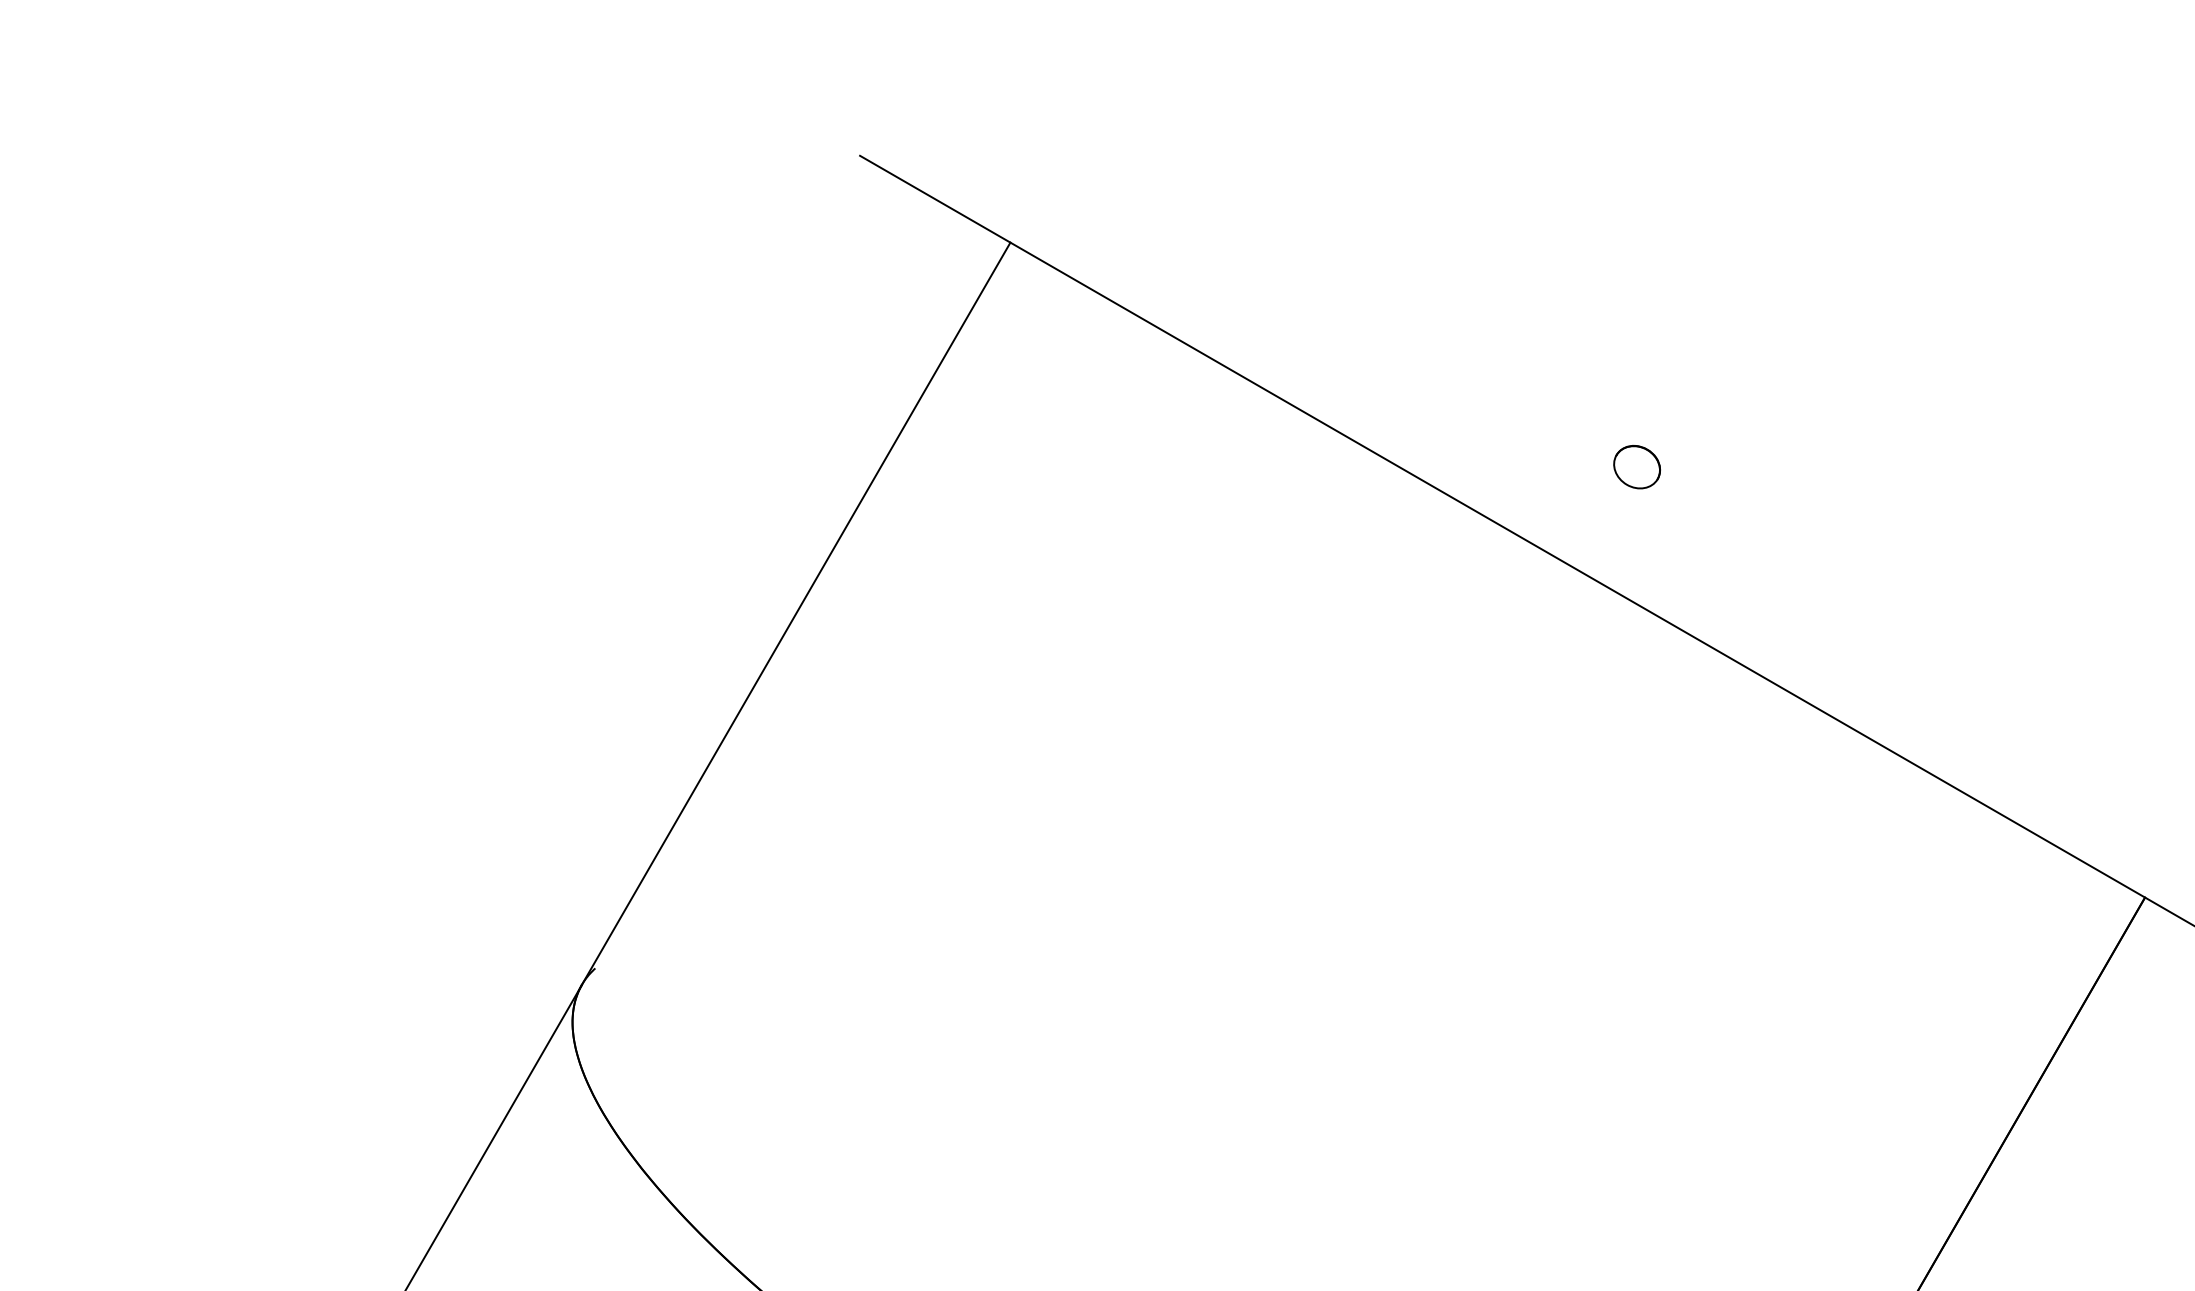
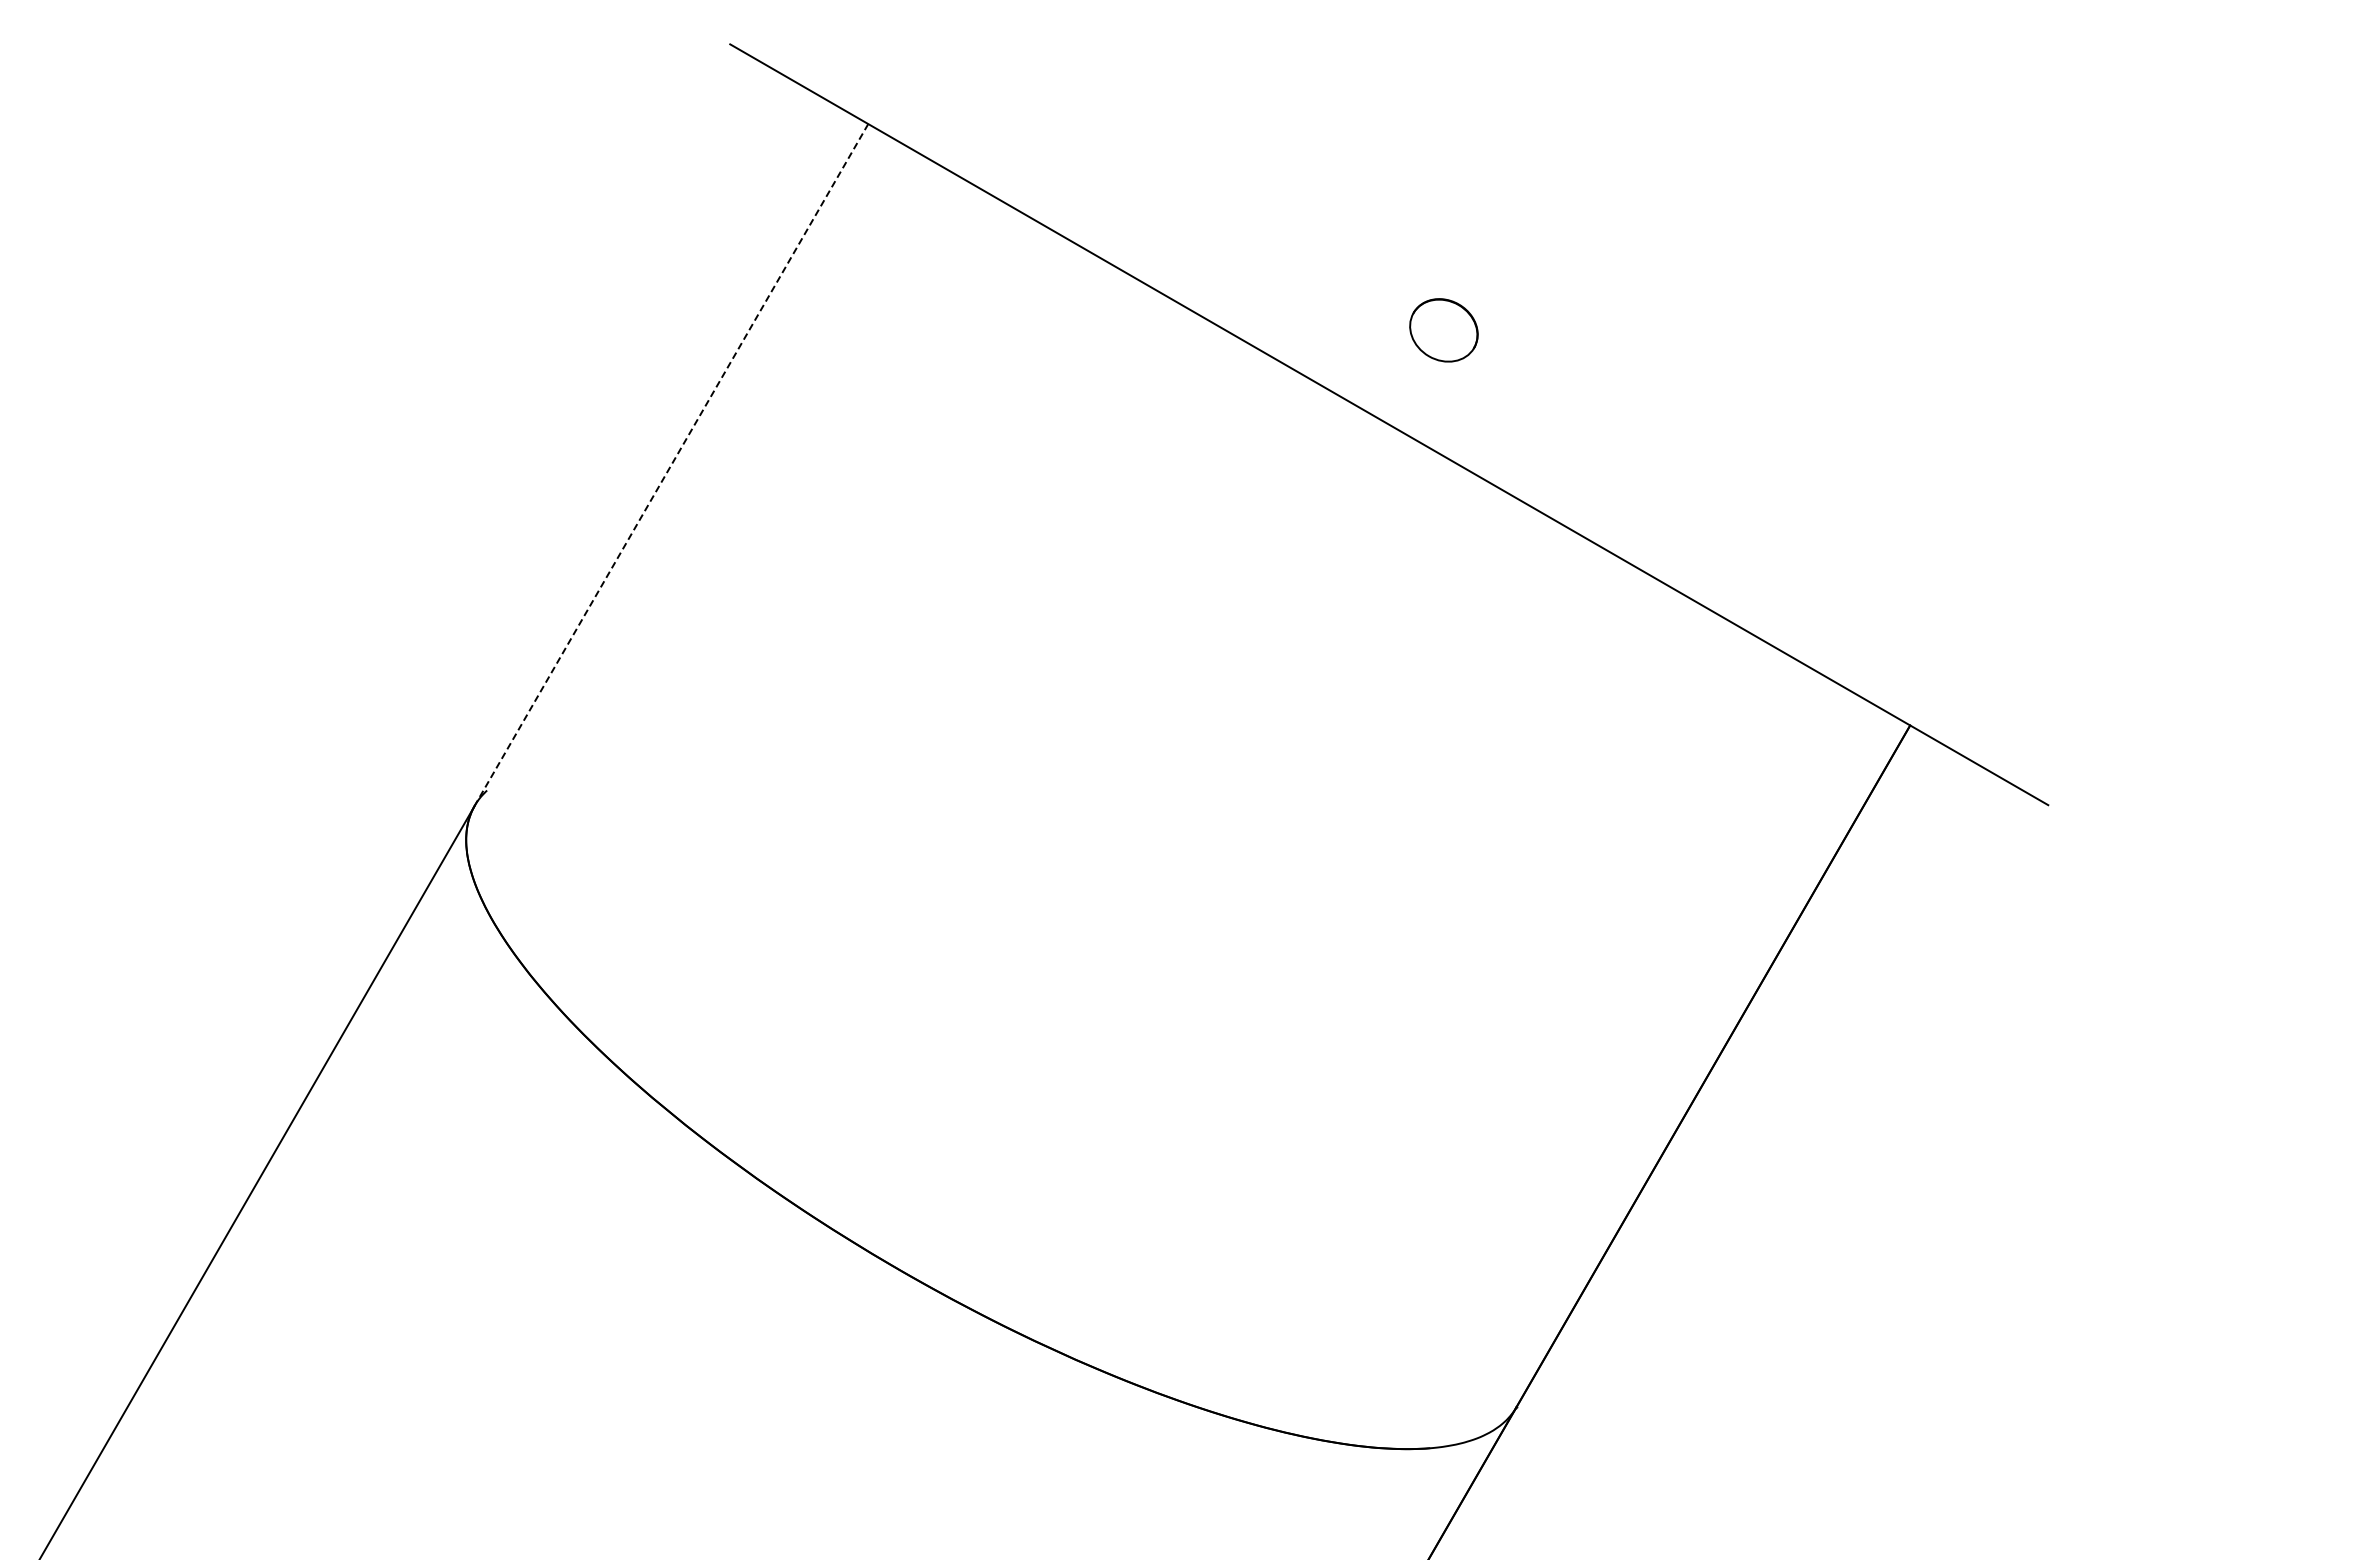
part: (1636, 466) -> (1443, 329), size x1.6
line: (796, 613) -> (671, 464), solid -> dashed

